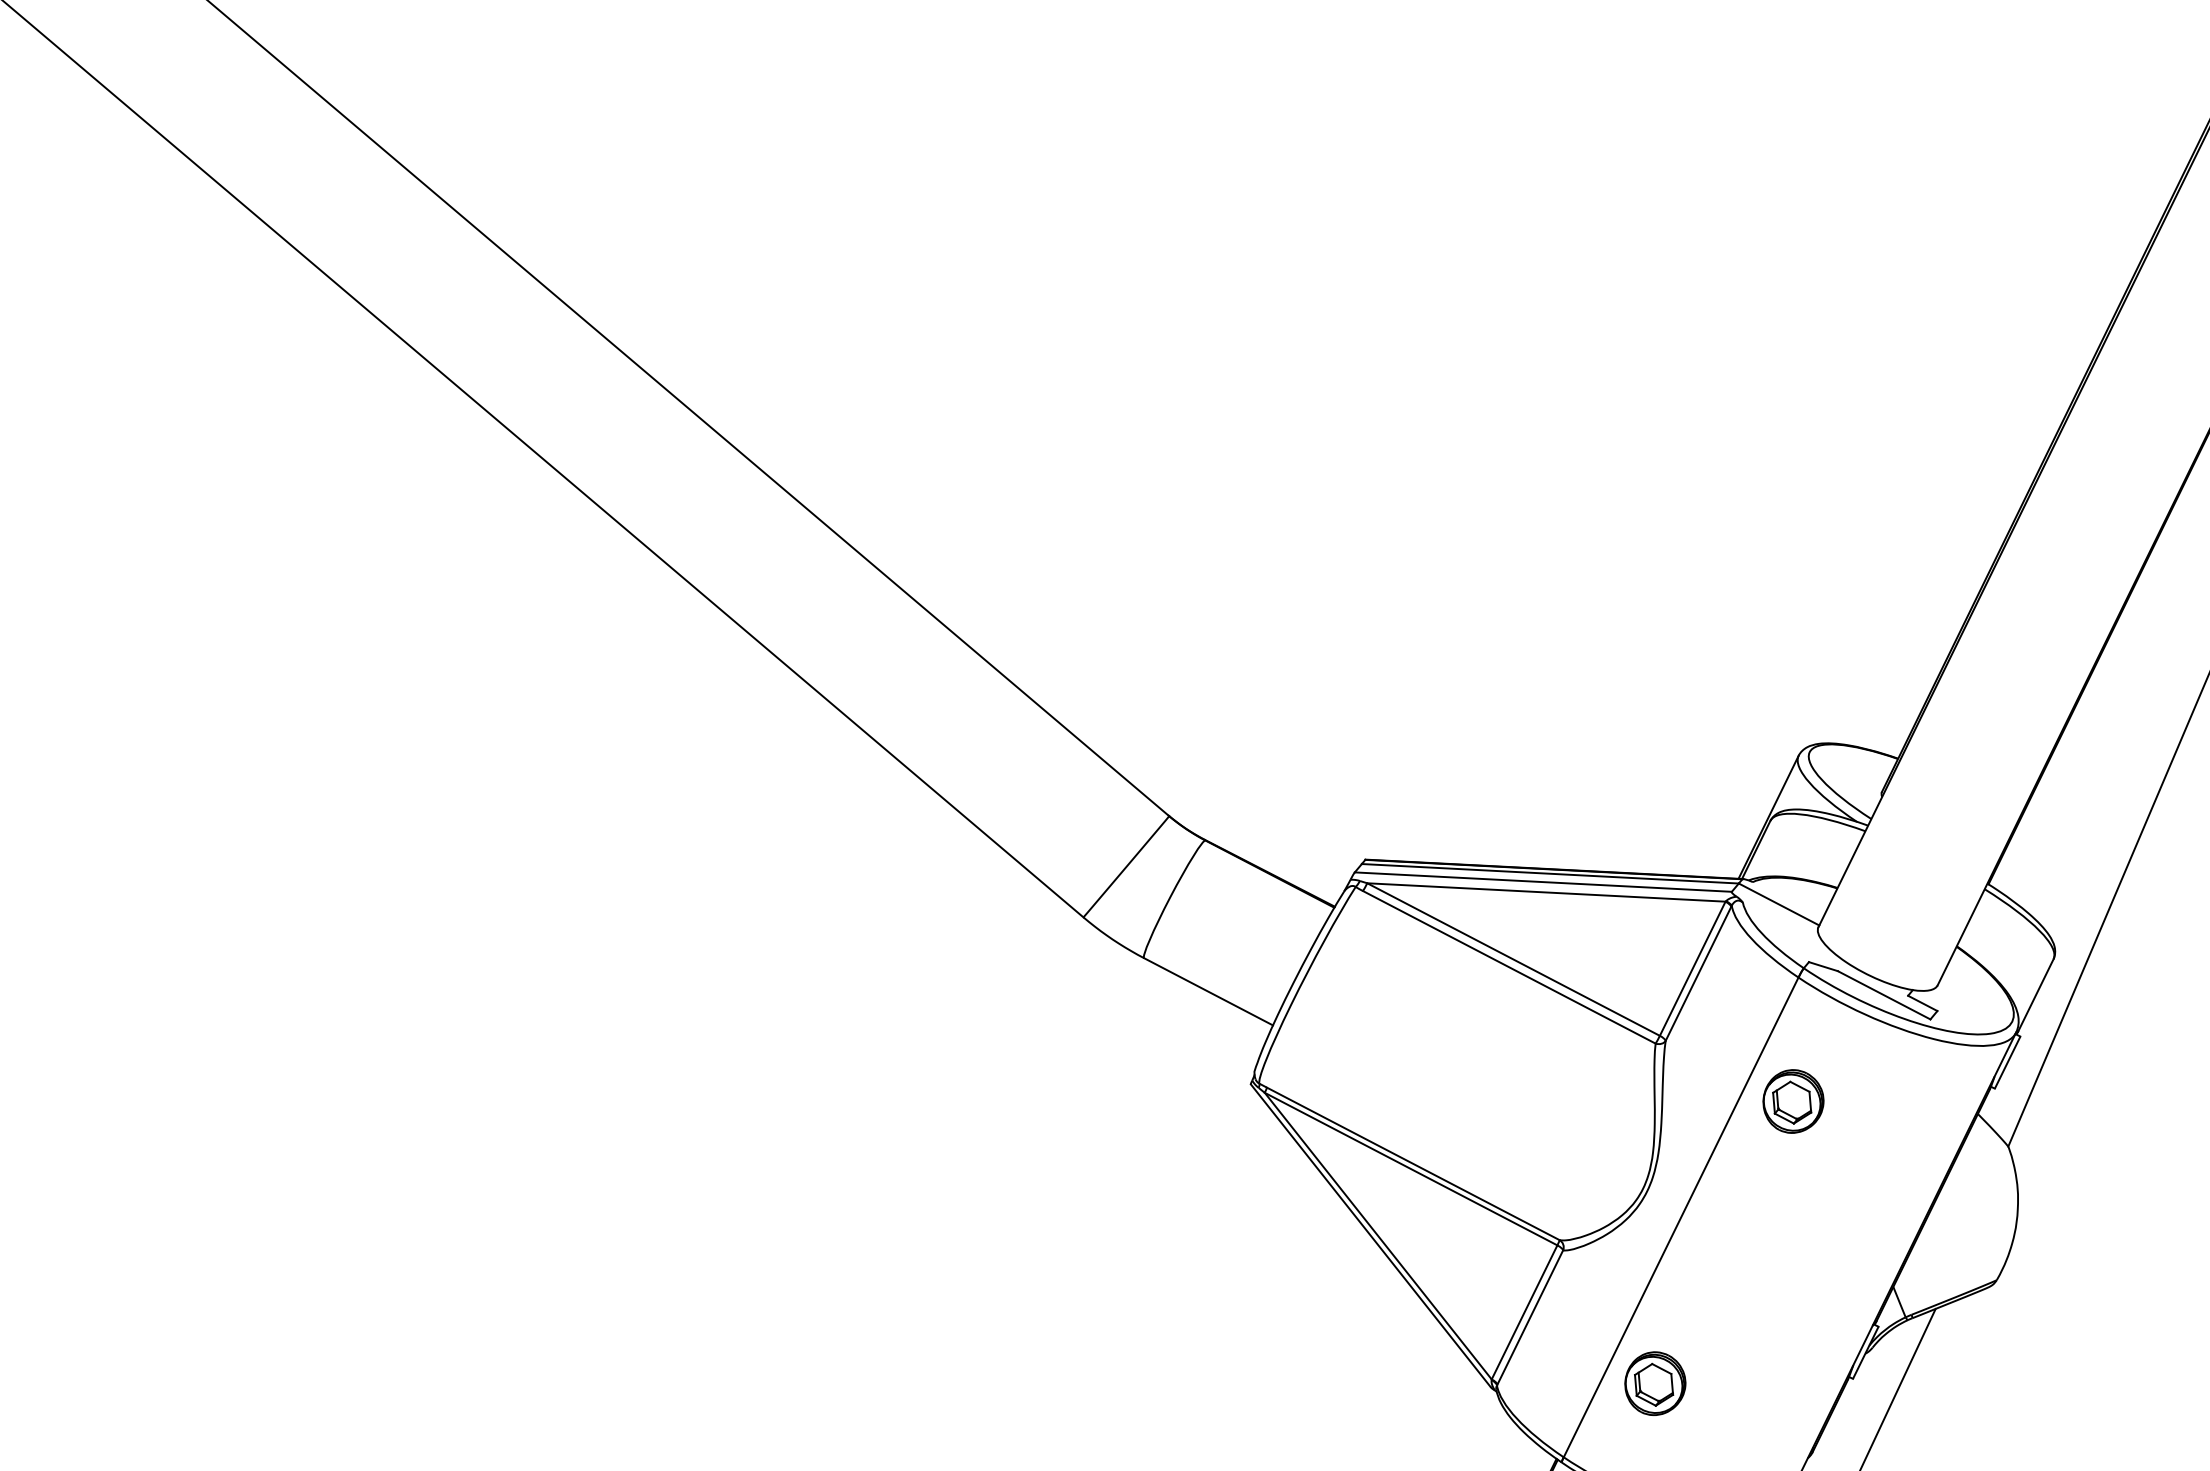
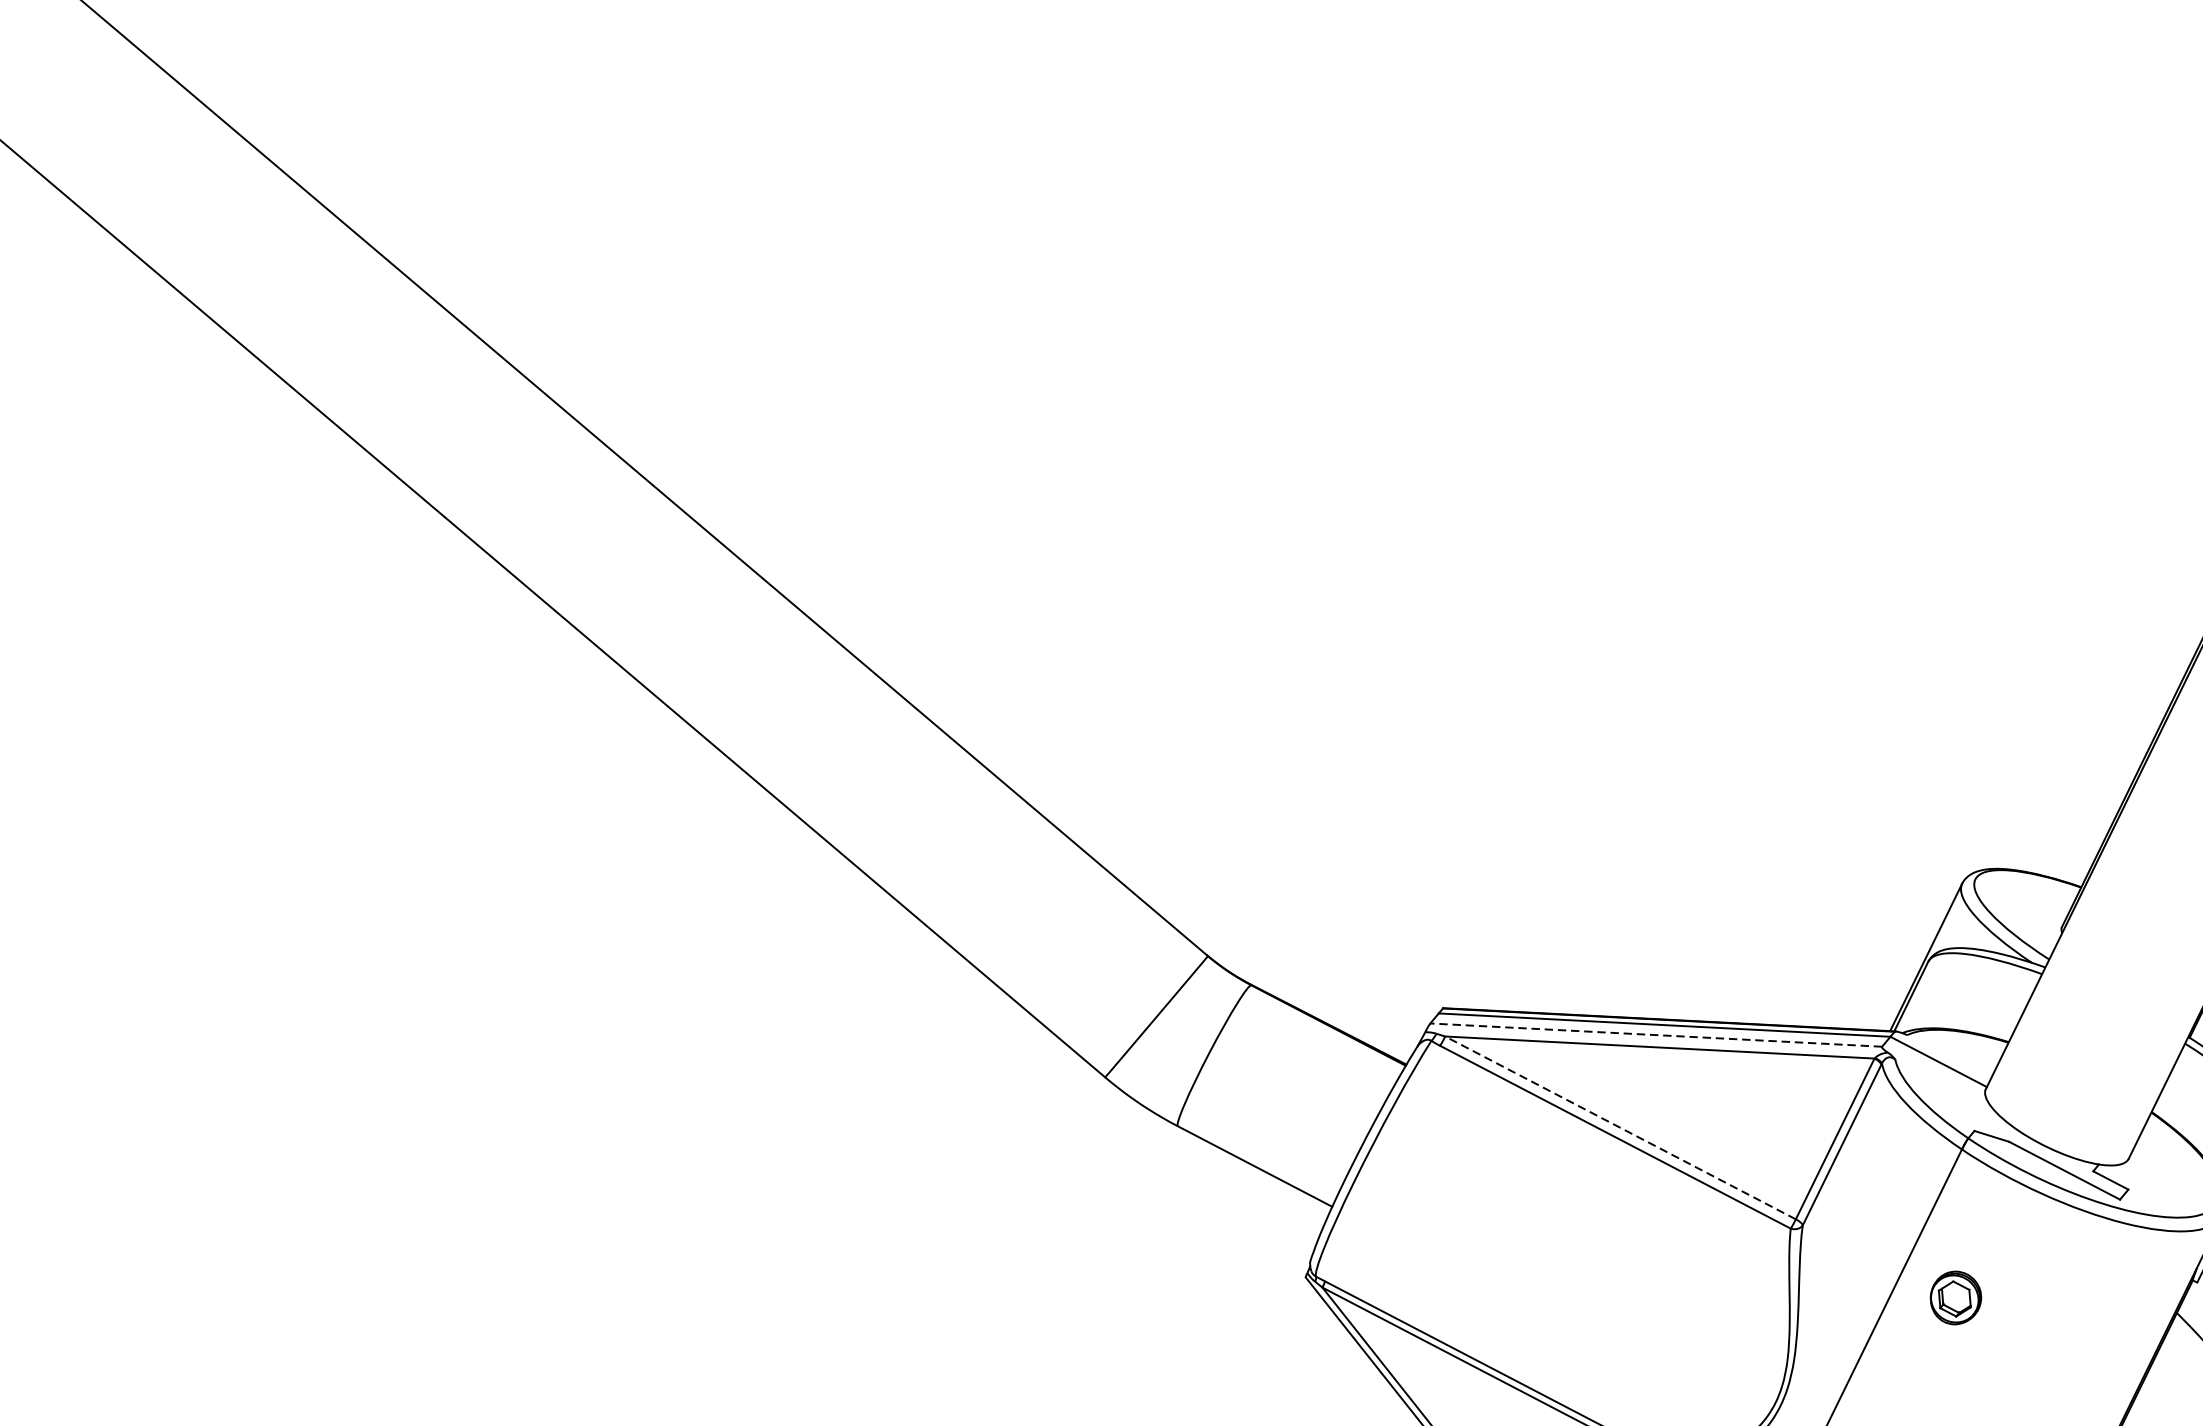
line: (1543, 882) -> (1656, 1035), solid -> dashed
line: (1513, 959) -> (1620, 1127), solid -> dashed
part: (1793, 1101) -> (1955, 1297), size x0.7

